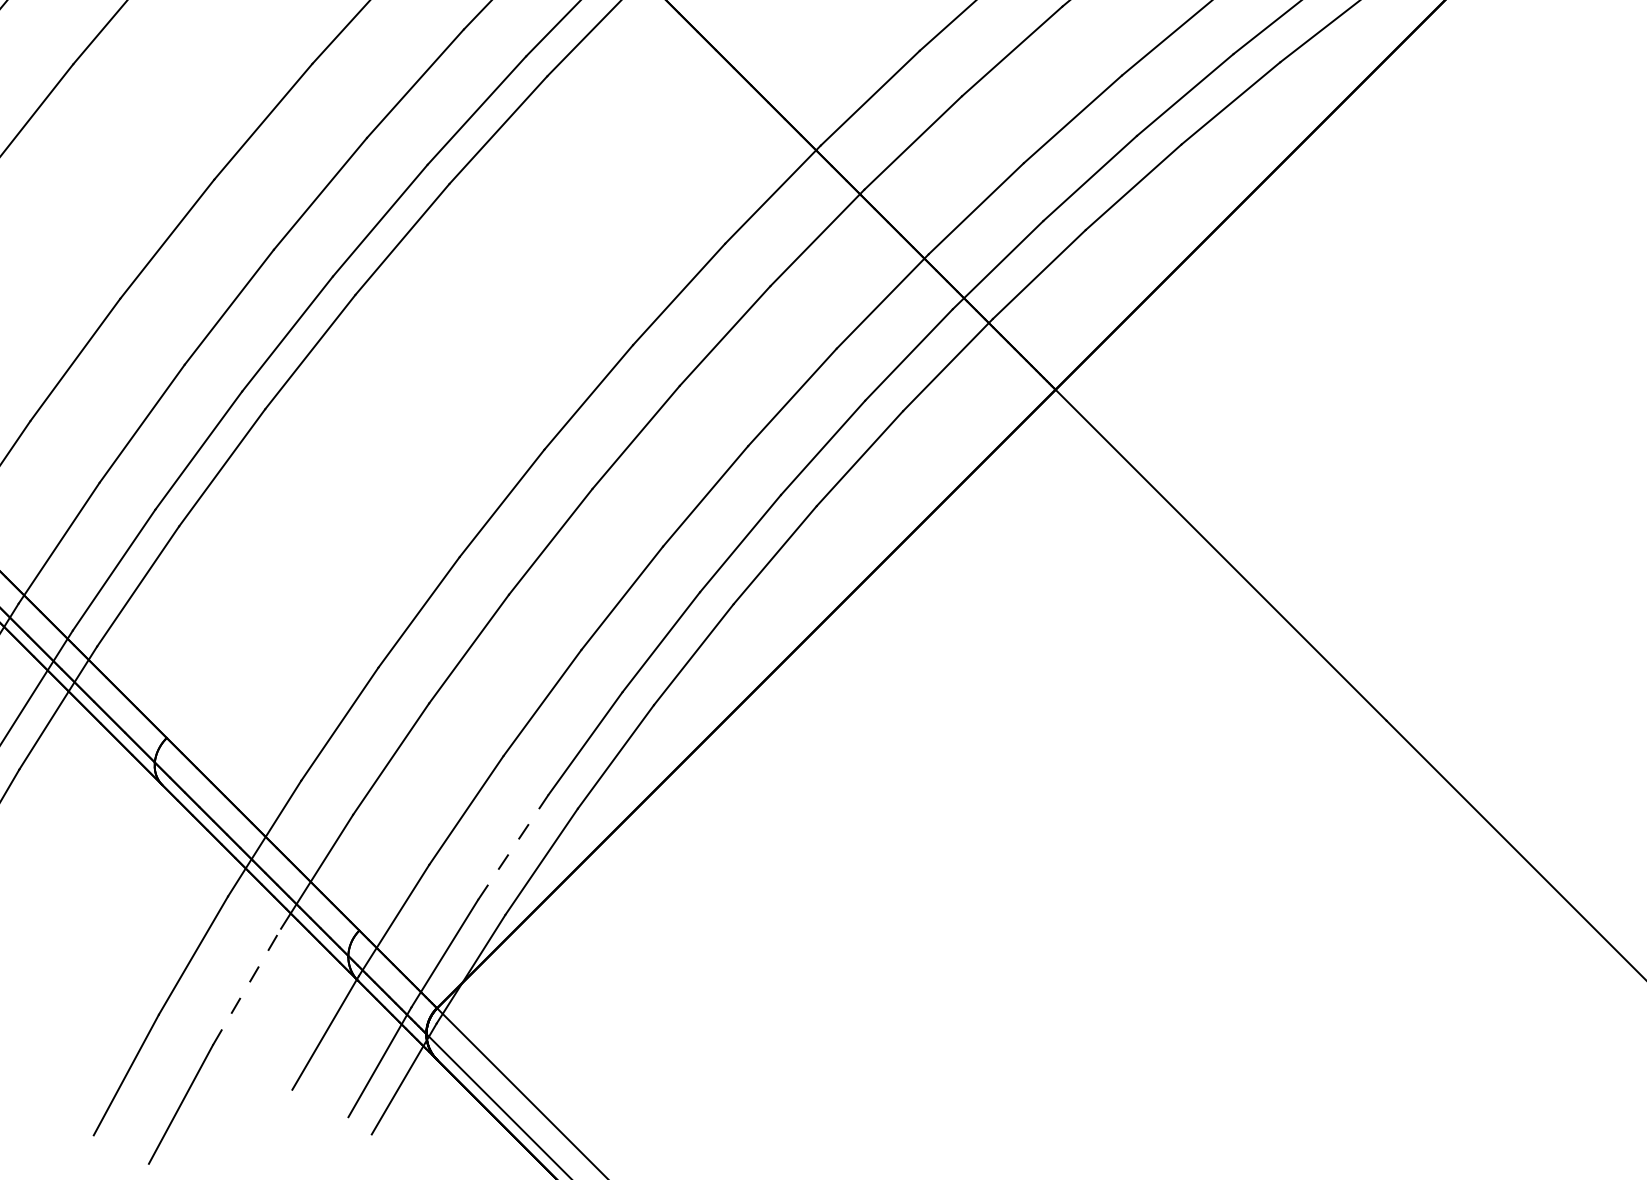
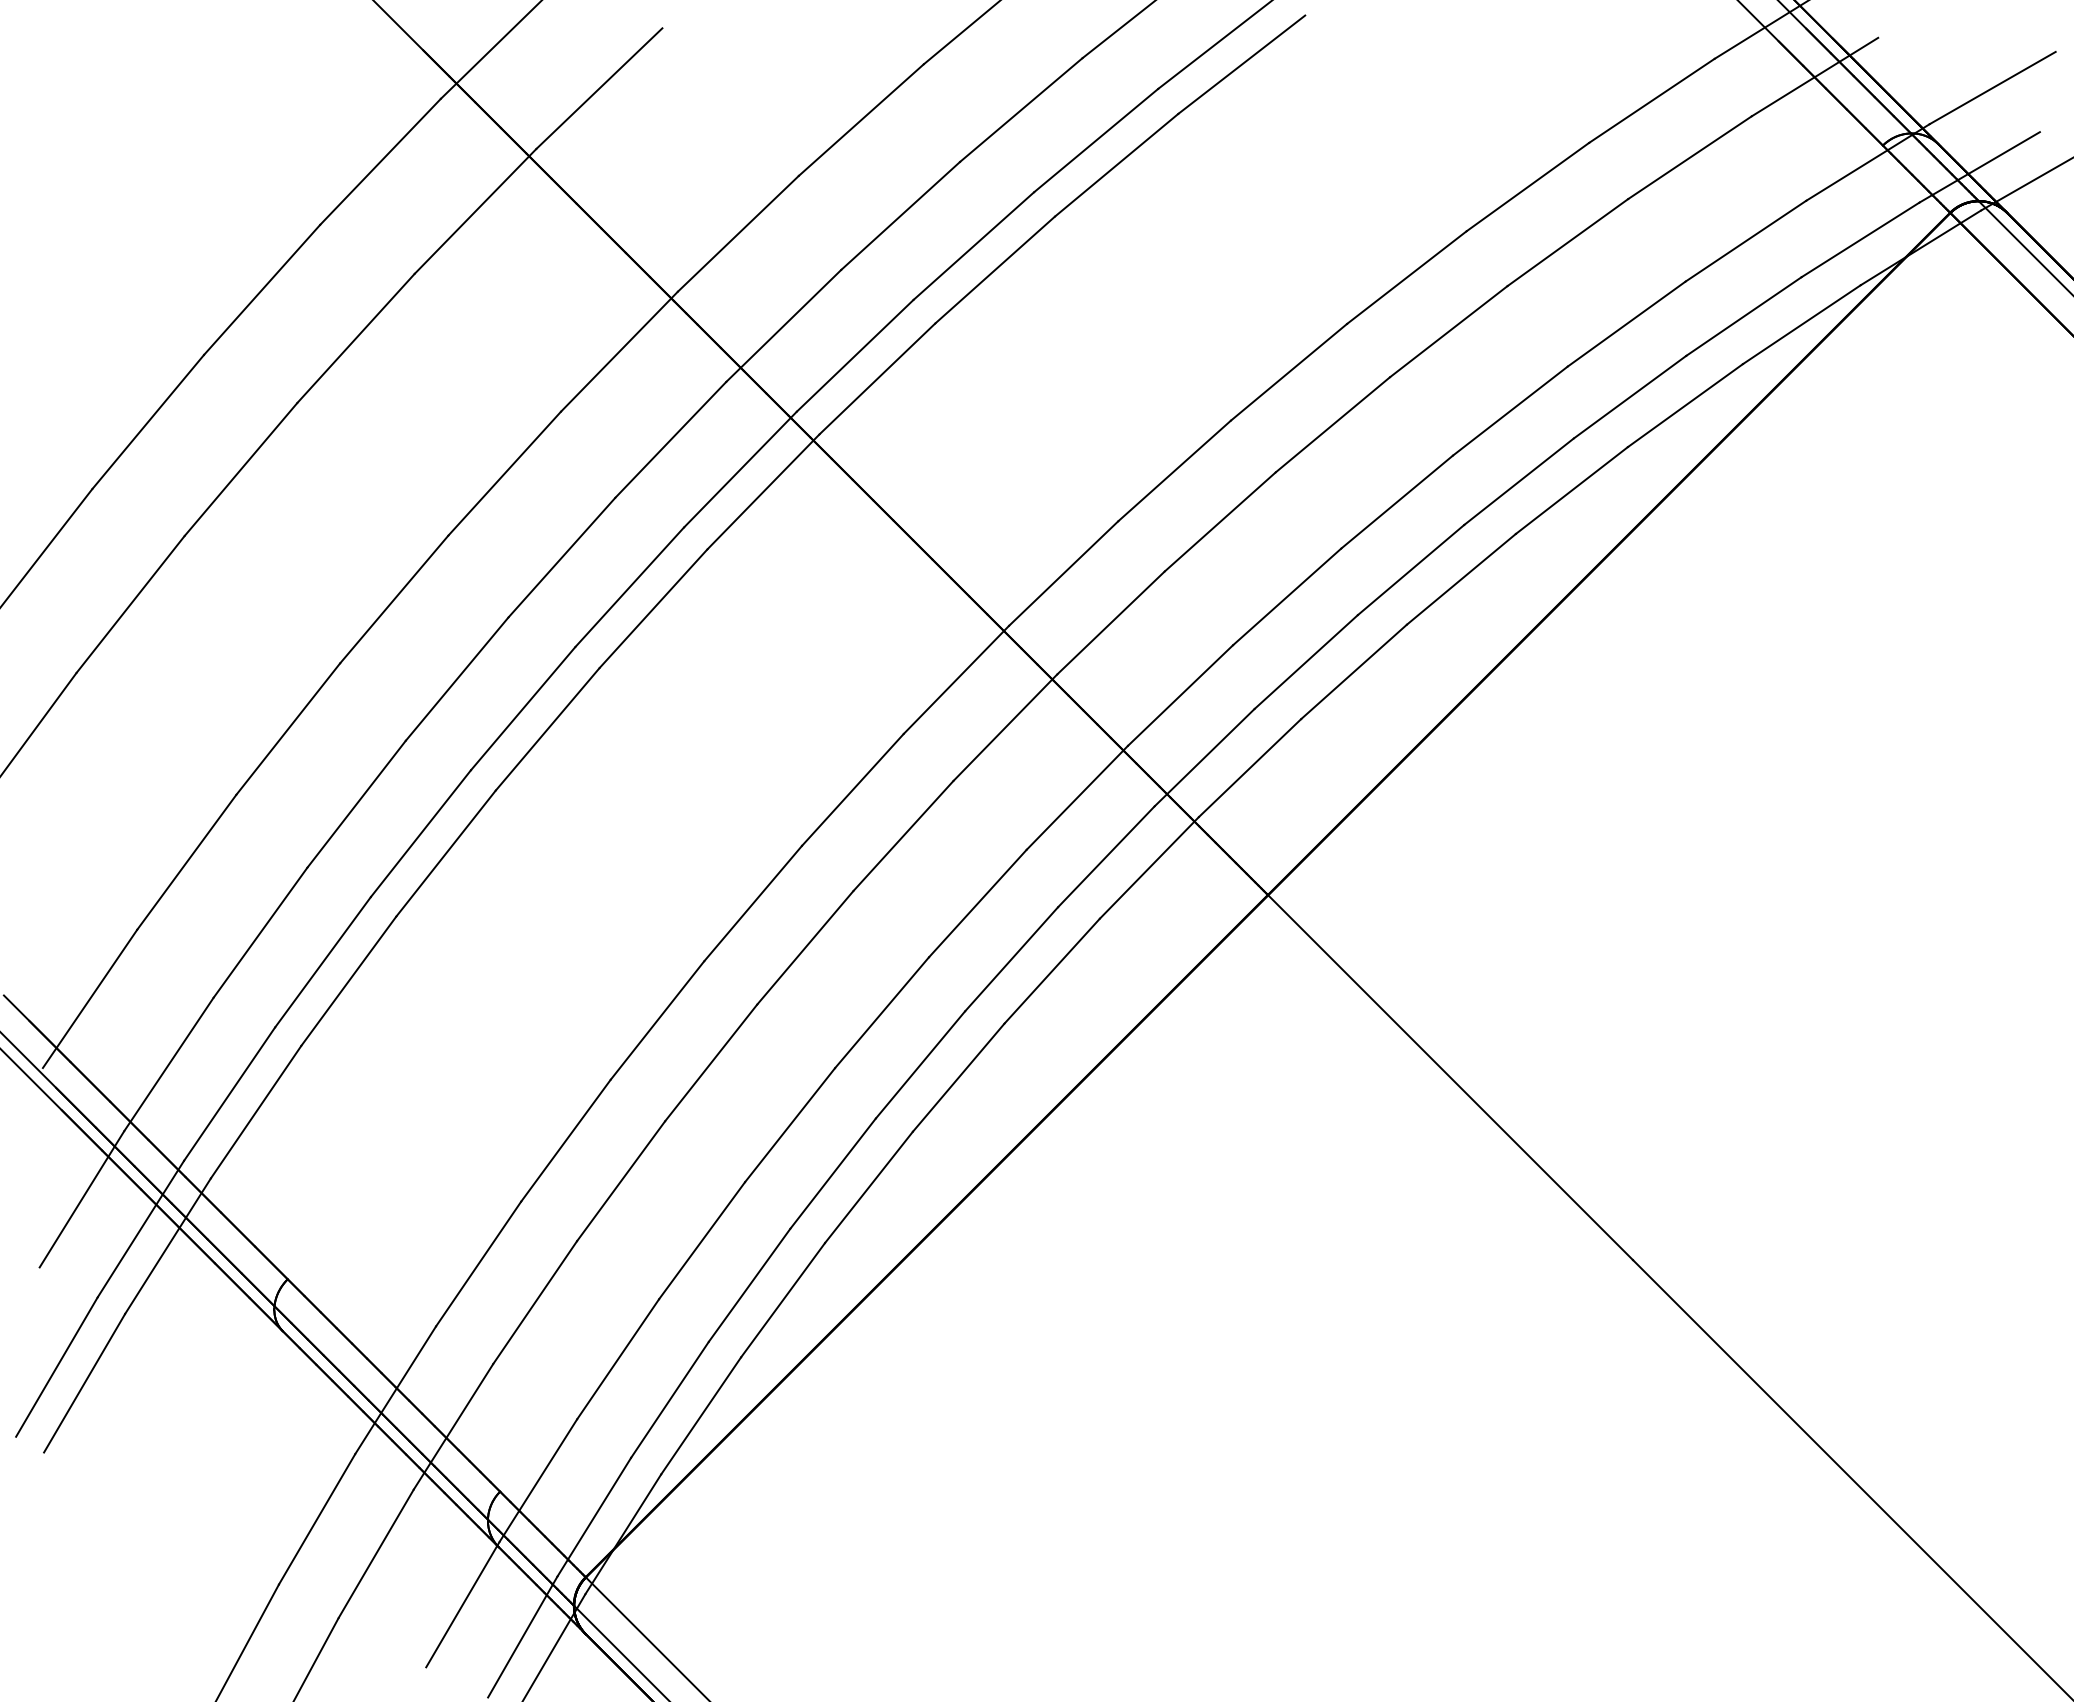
line: (512, 847) -> (669, 1399), dashed -> solid
line: (247, 986) -> (376, 1553), dashed -> solid

